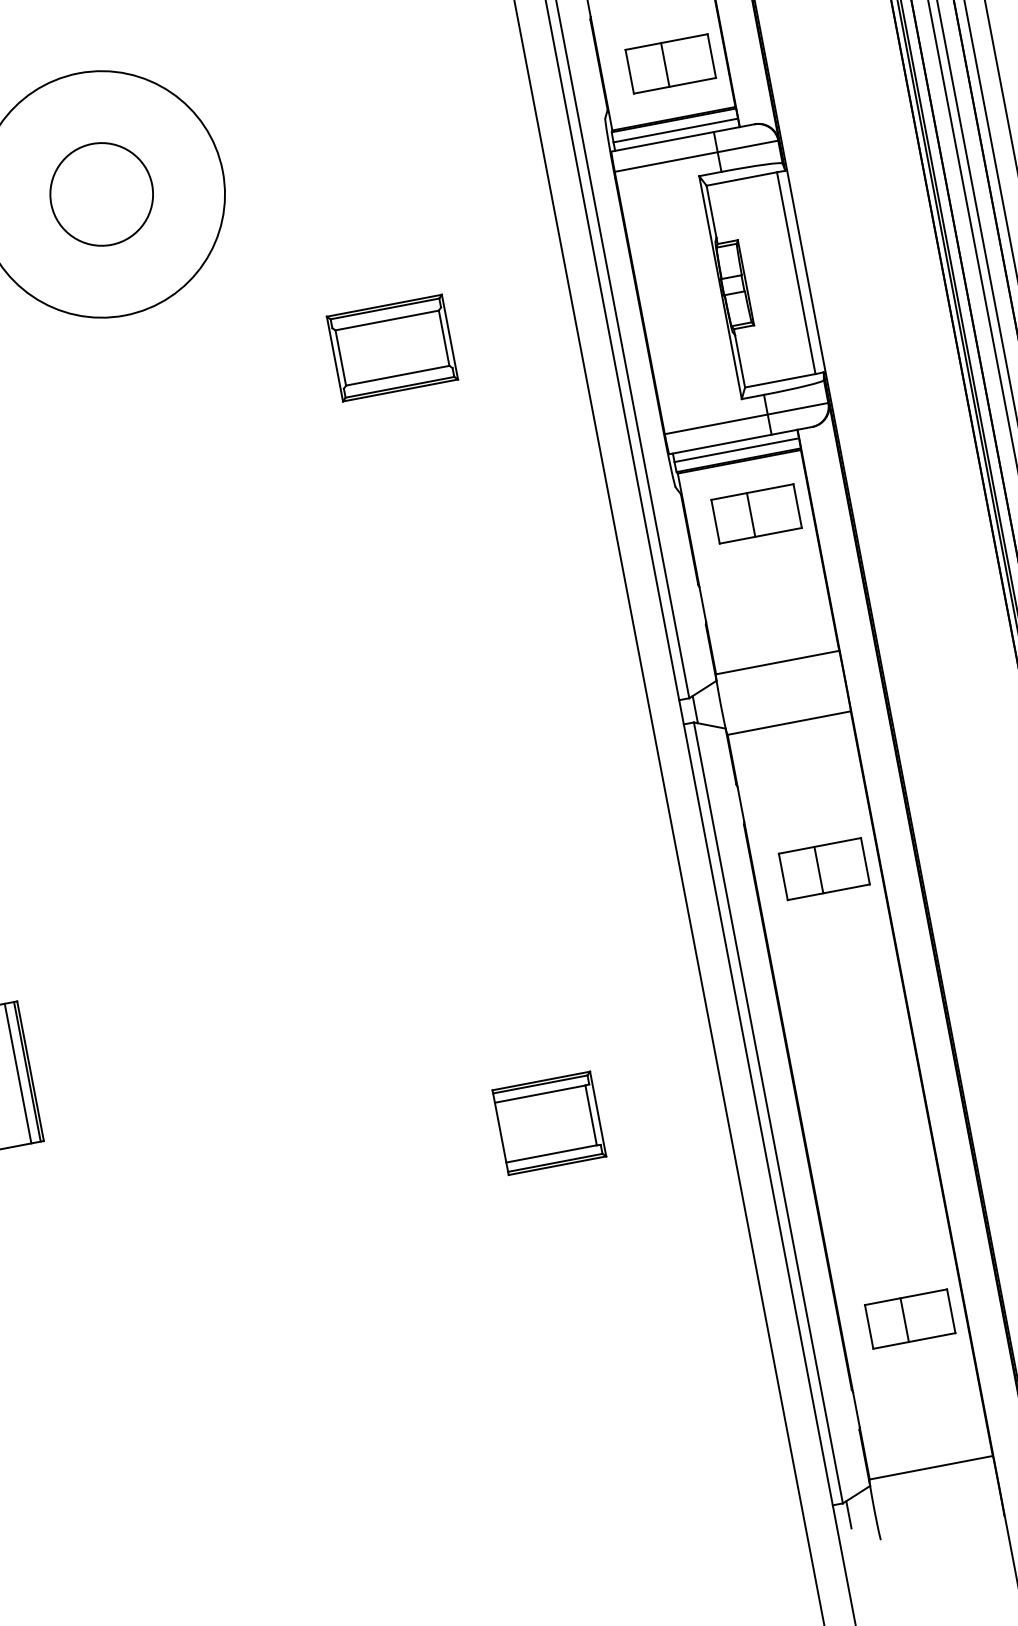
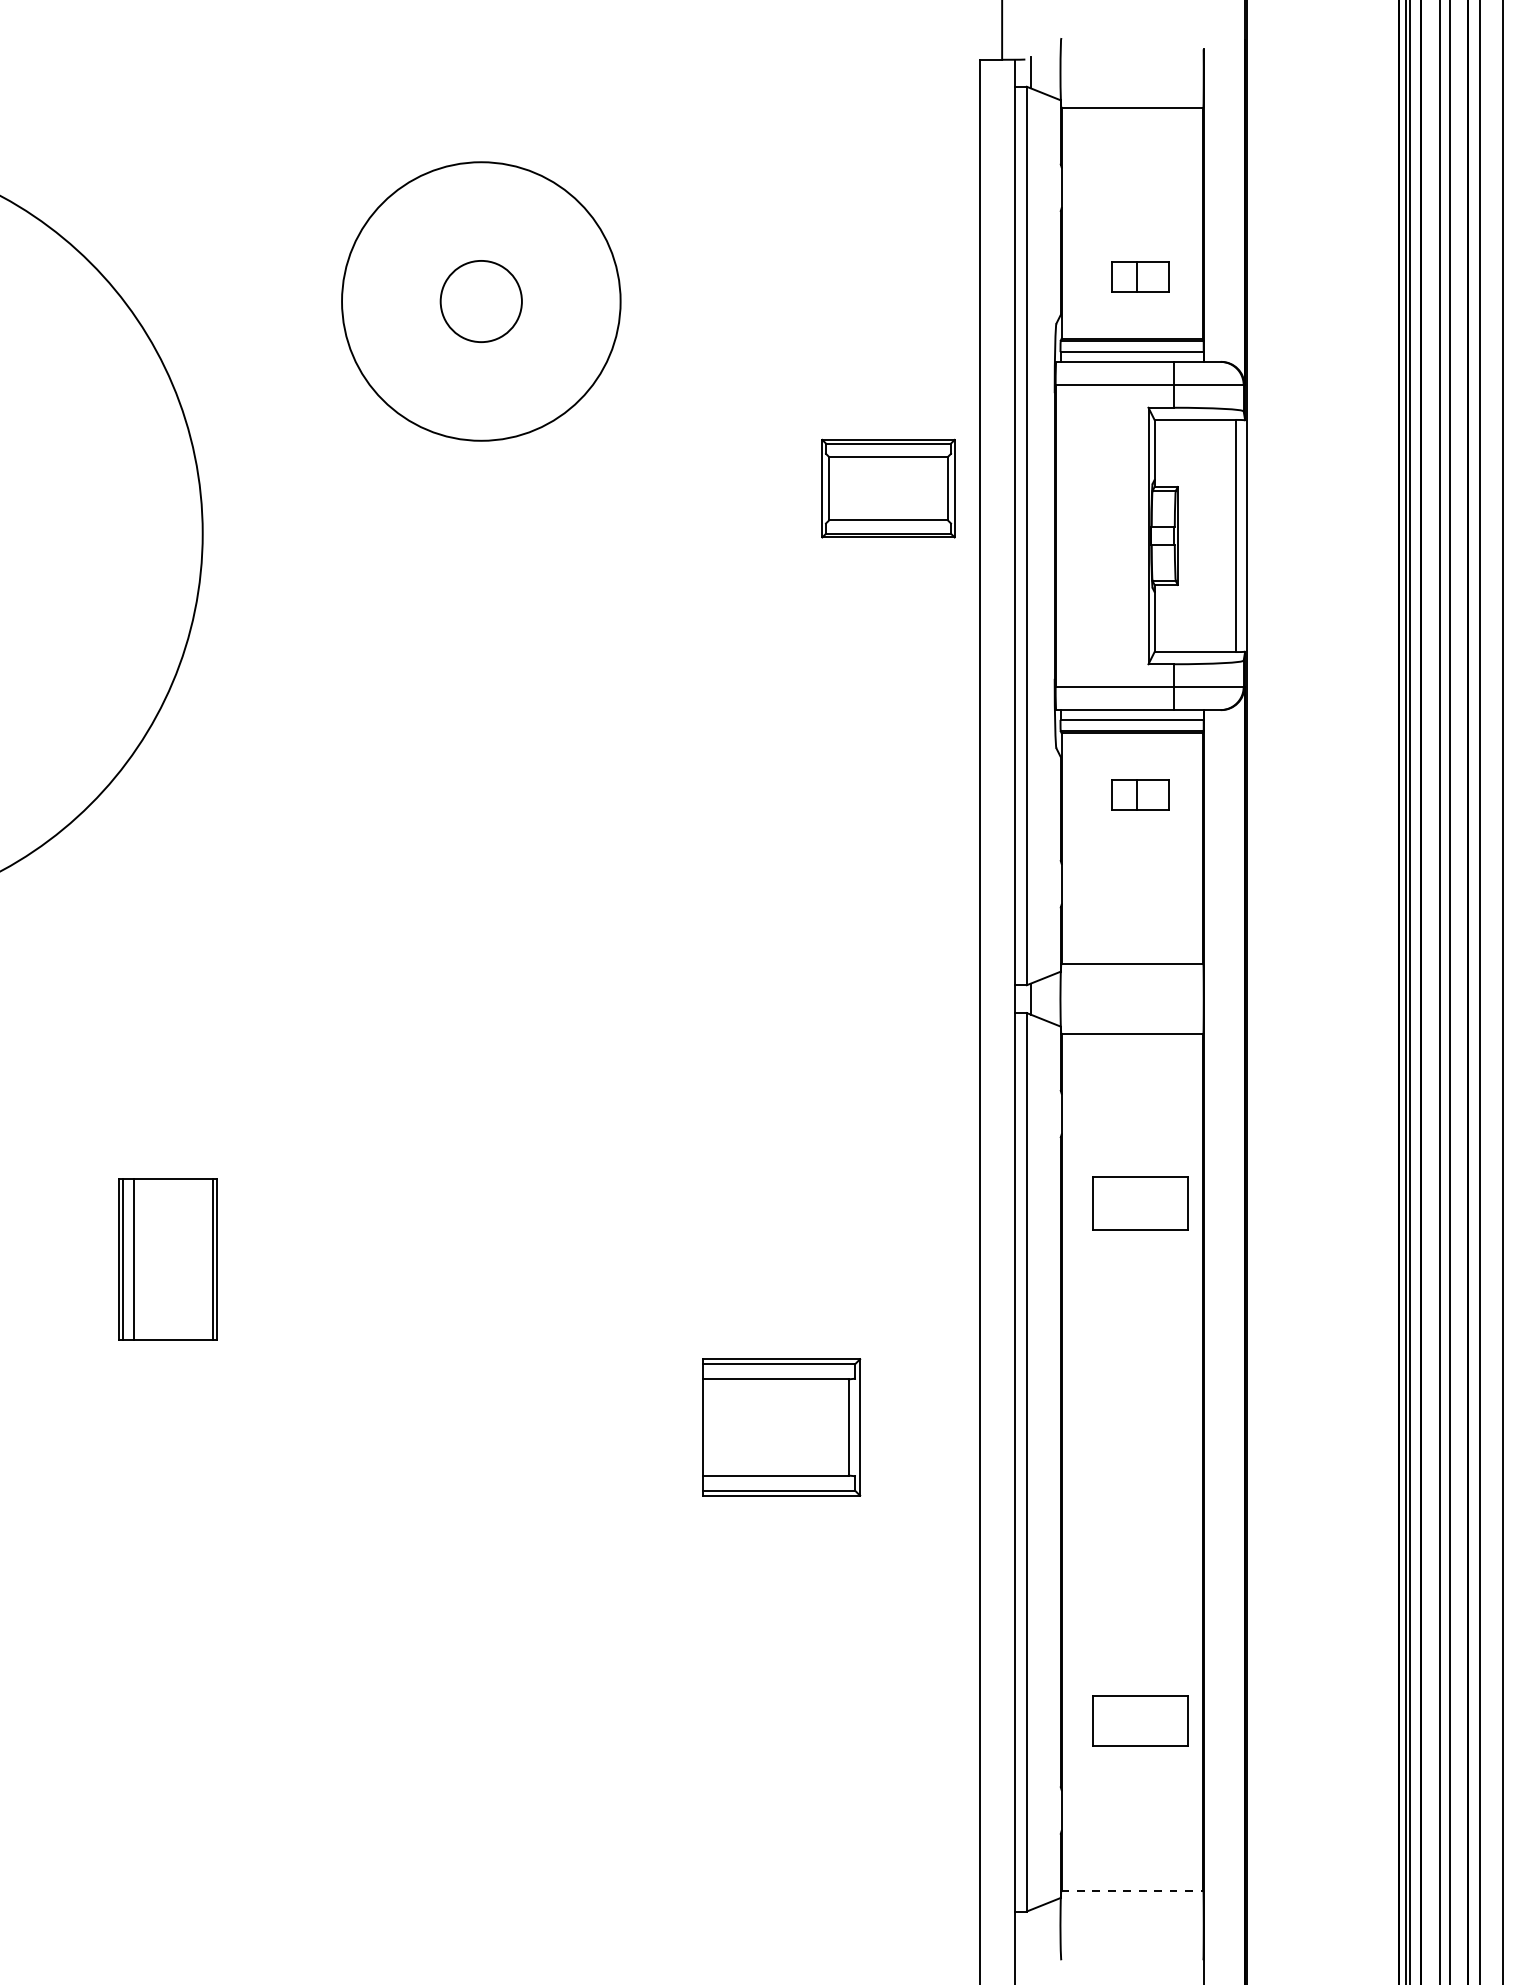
part: (670, 63) -> (1140, 276), size x0.6
circle: (101, 194) -> (481, 301), size x0.7
part: (392, 347) -> (888, 488), moved
part: (756, 513) -> (1140, 794), size x0.6
line: (819, 870) -> (1134, 1203), removed
line: (18, 1073) -> (202, 1259), removed
part: (549, 1123) -> (781, 1427), size x1.4
line: (904, 1319) -> (1134, 1720), removed
line: (931, 1467) -> (1132, 1890), solid -> dashed
line: (849, 1514) -> (1031, 1925), removed

